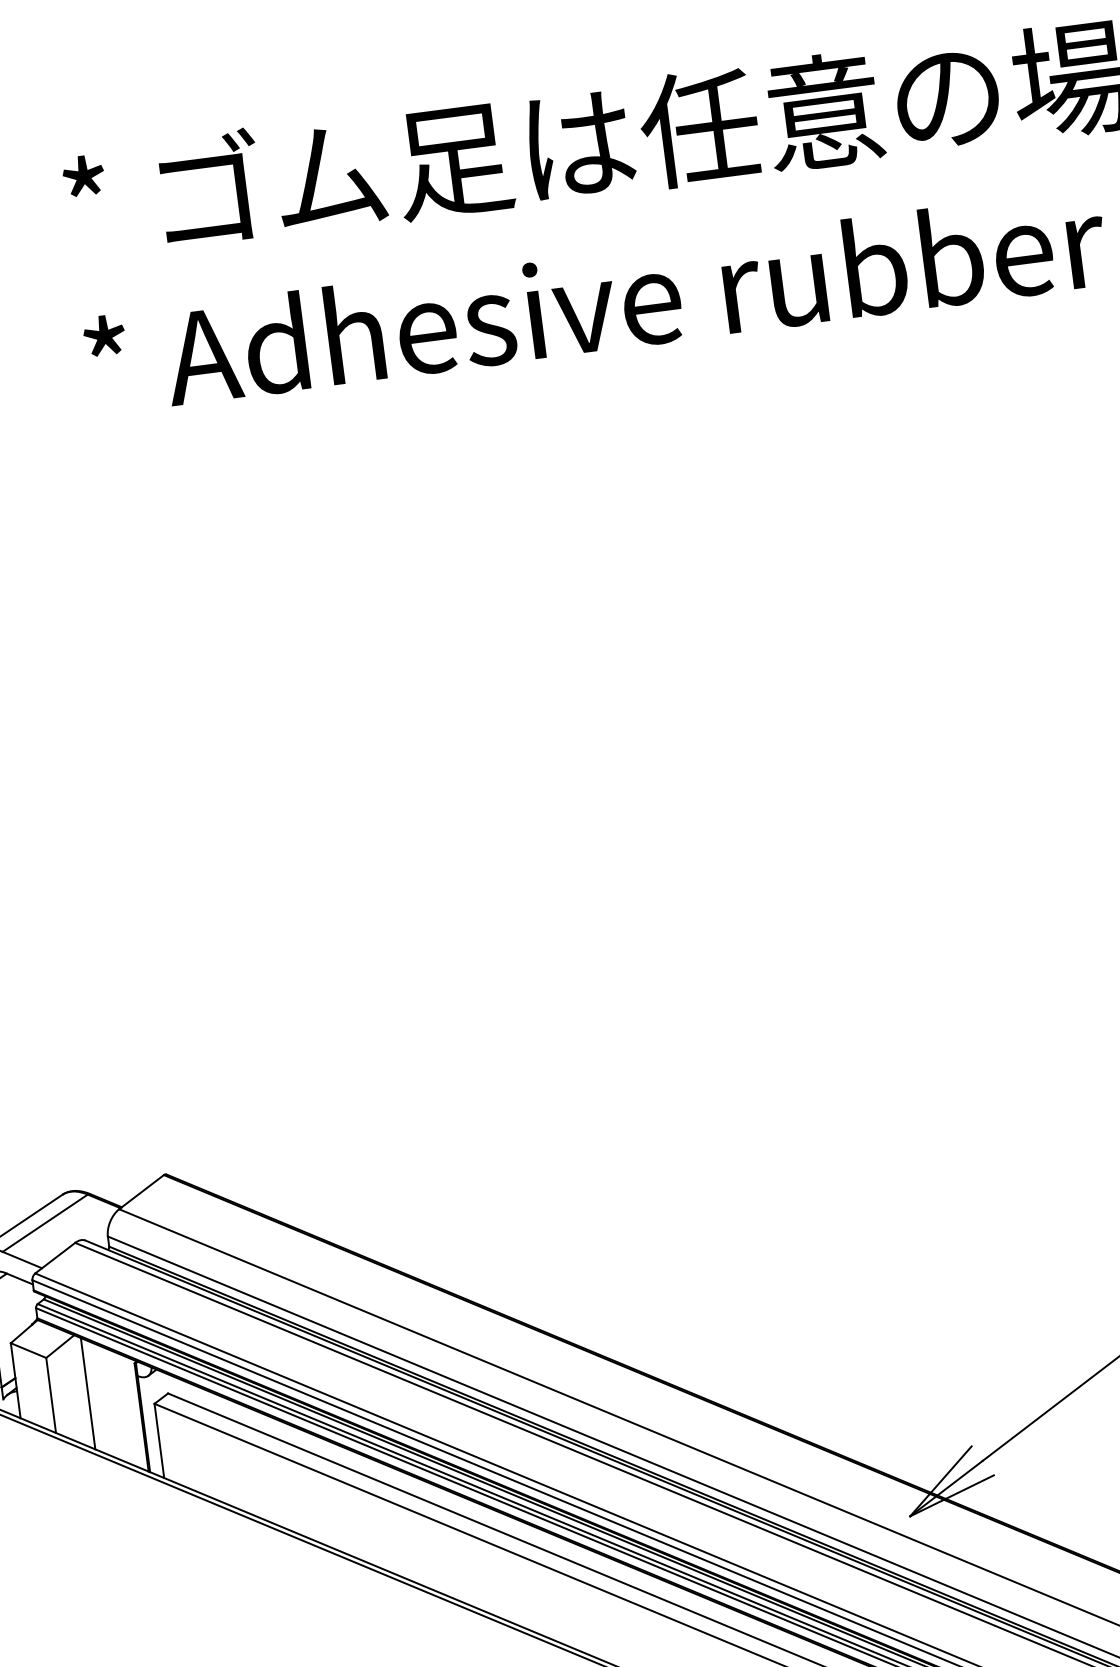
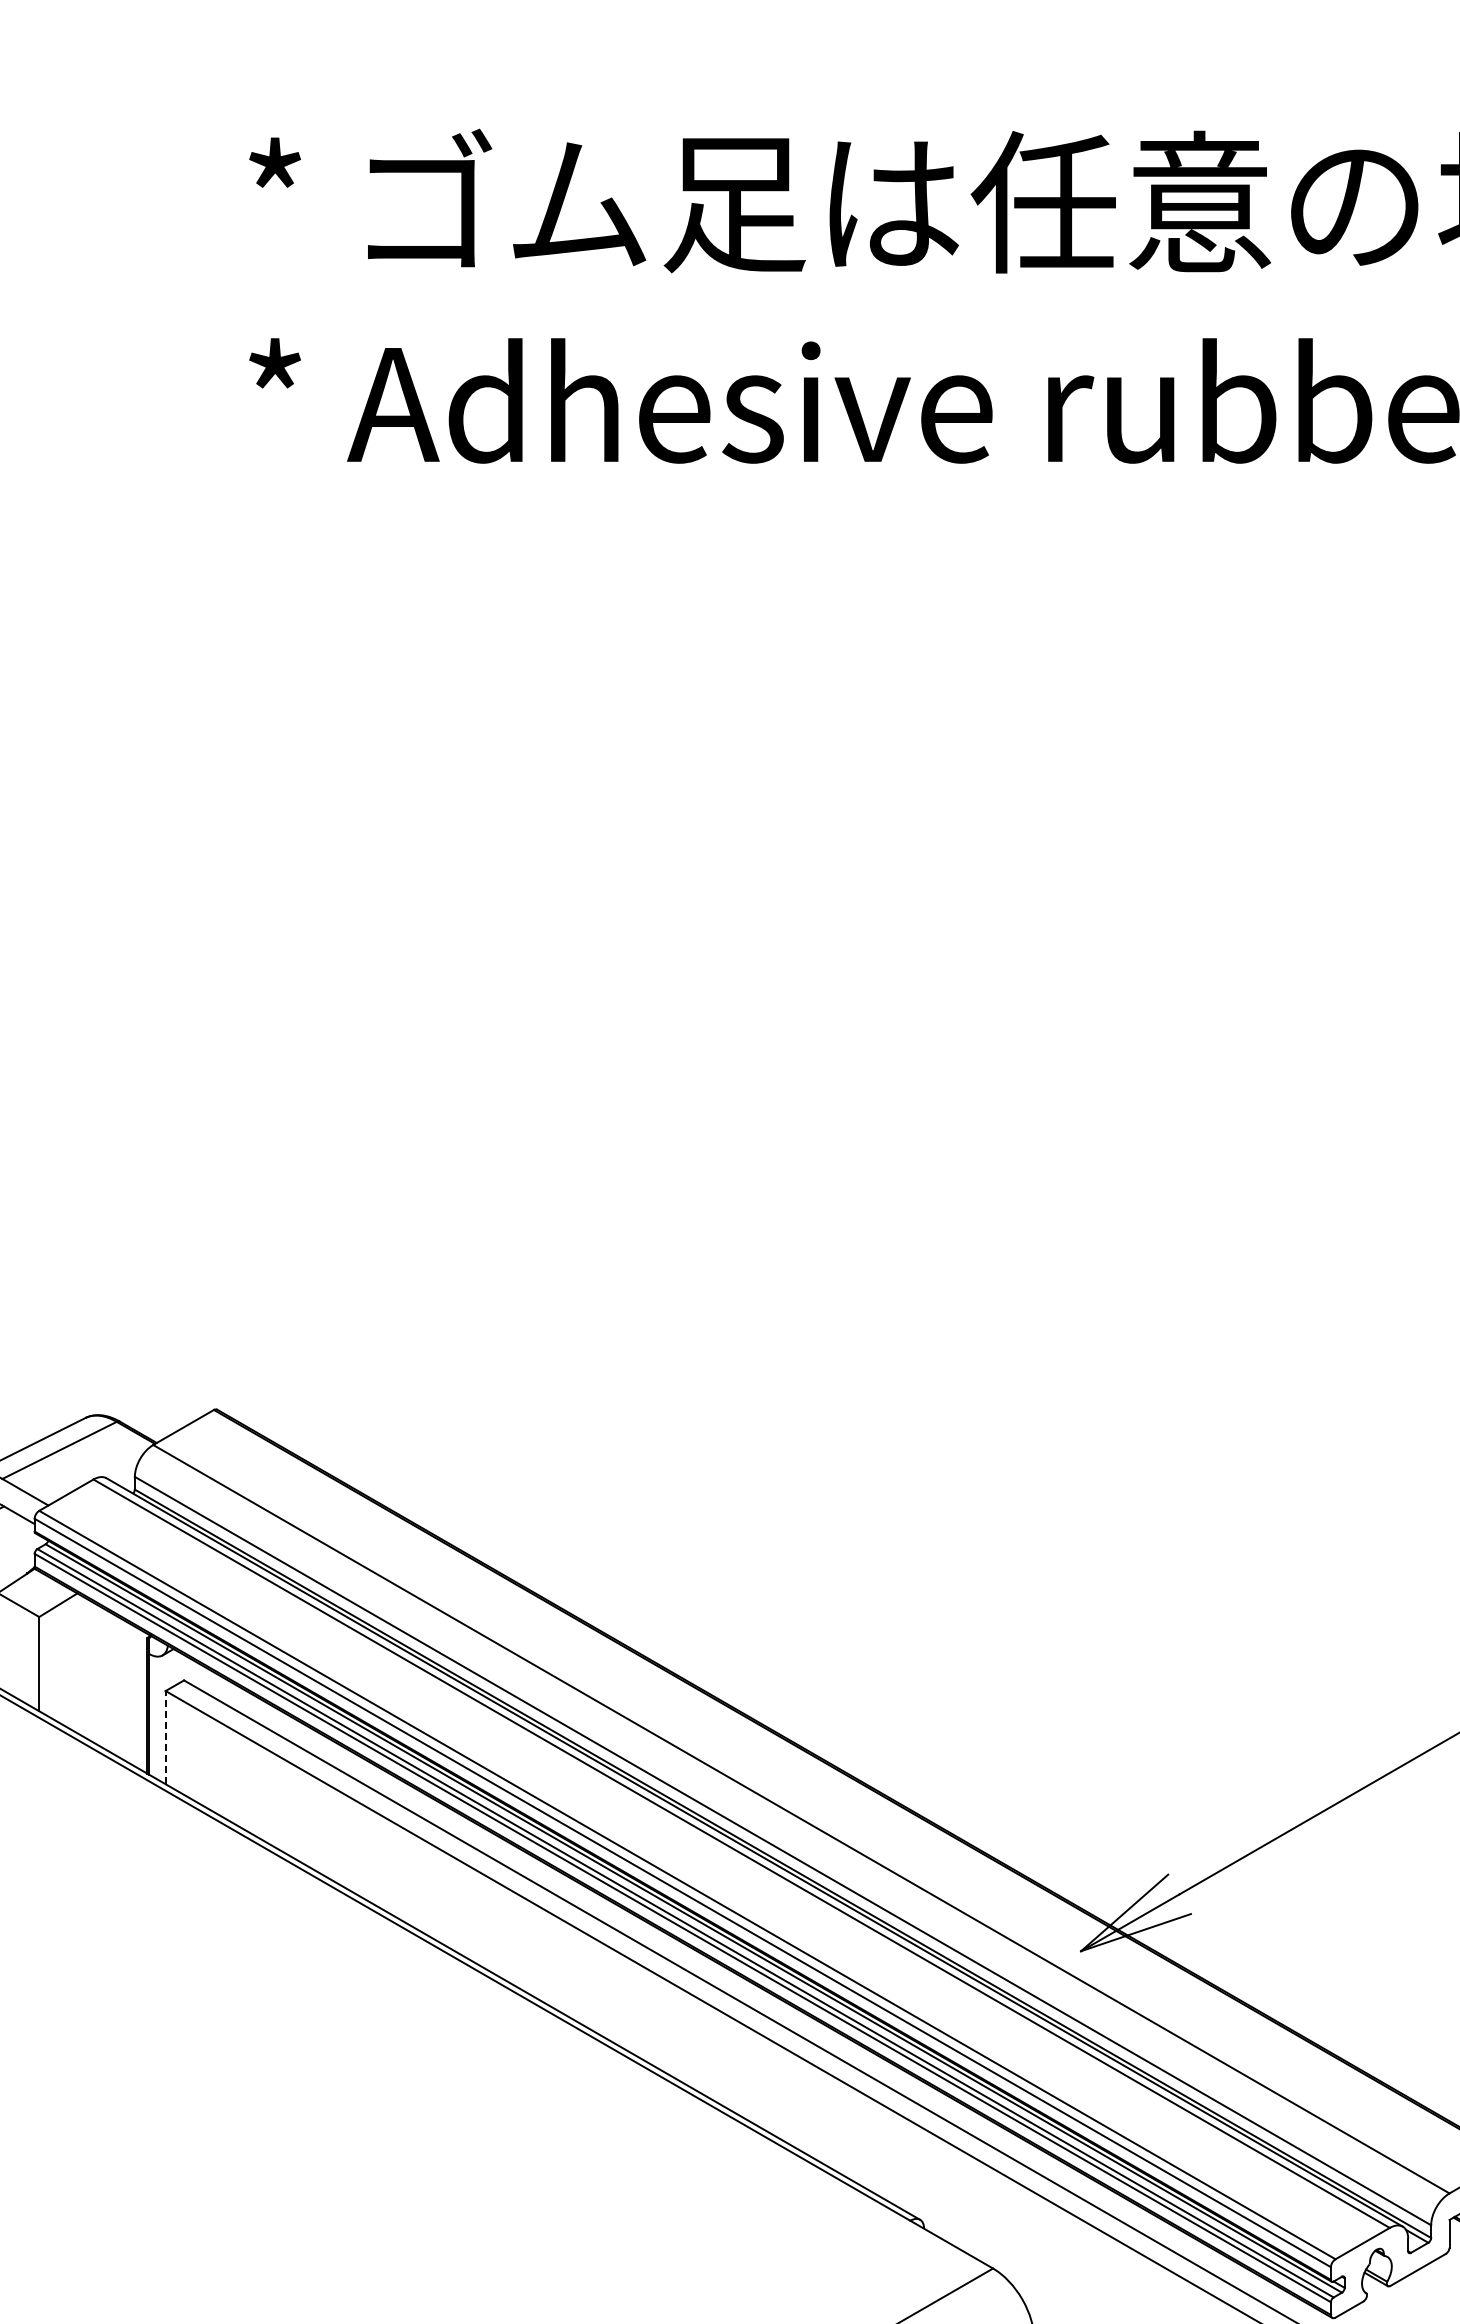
line: (88, 1393) -> (85, 1667), removed
line: (159, 1440) -> (165, 1737), solid -> dashed

